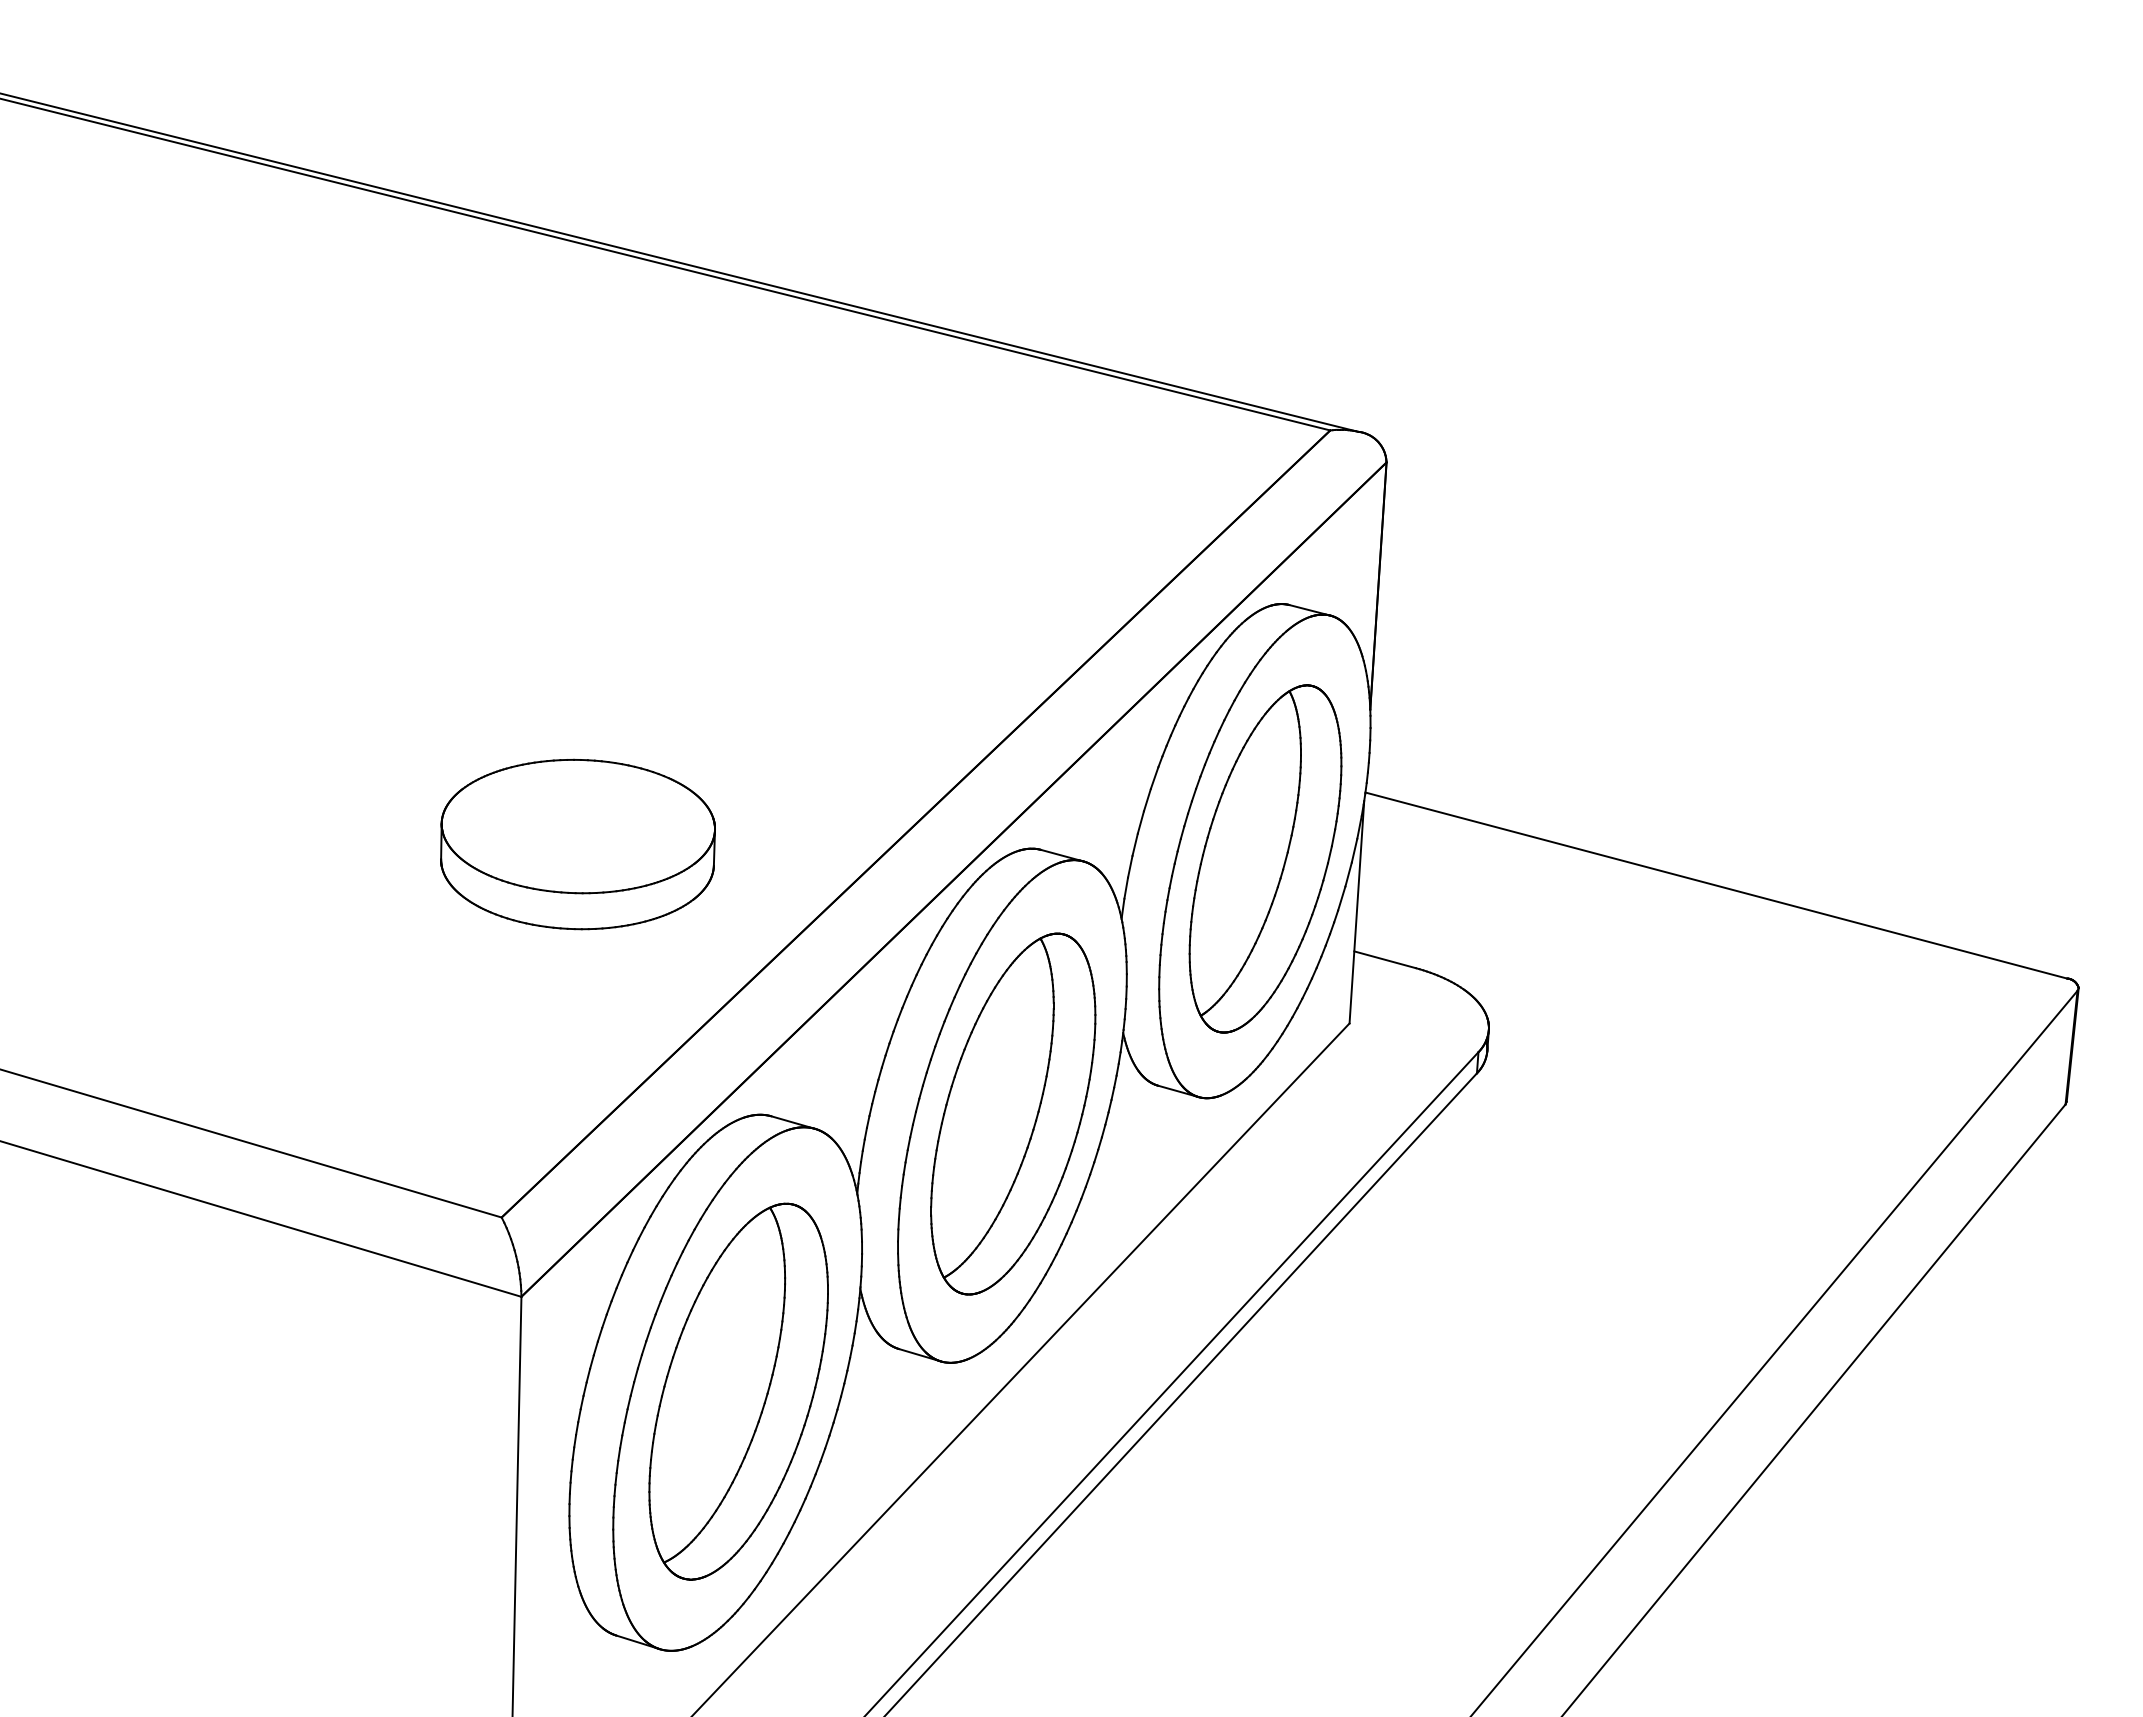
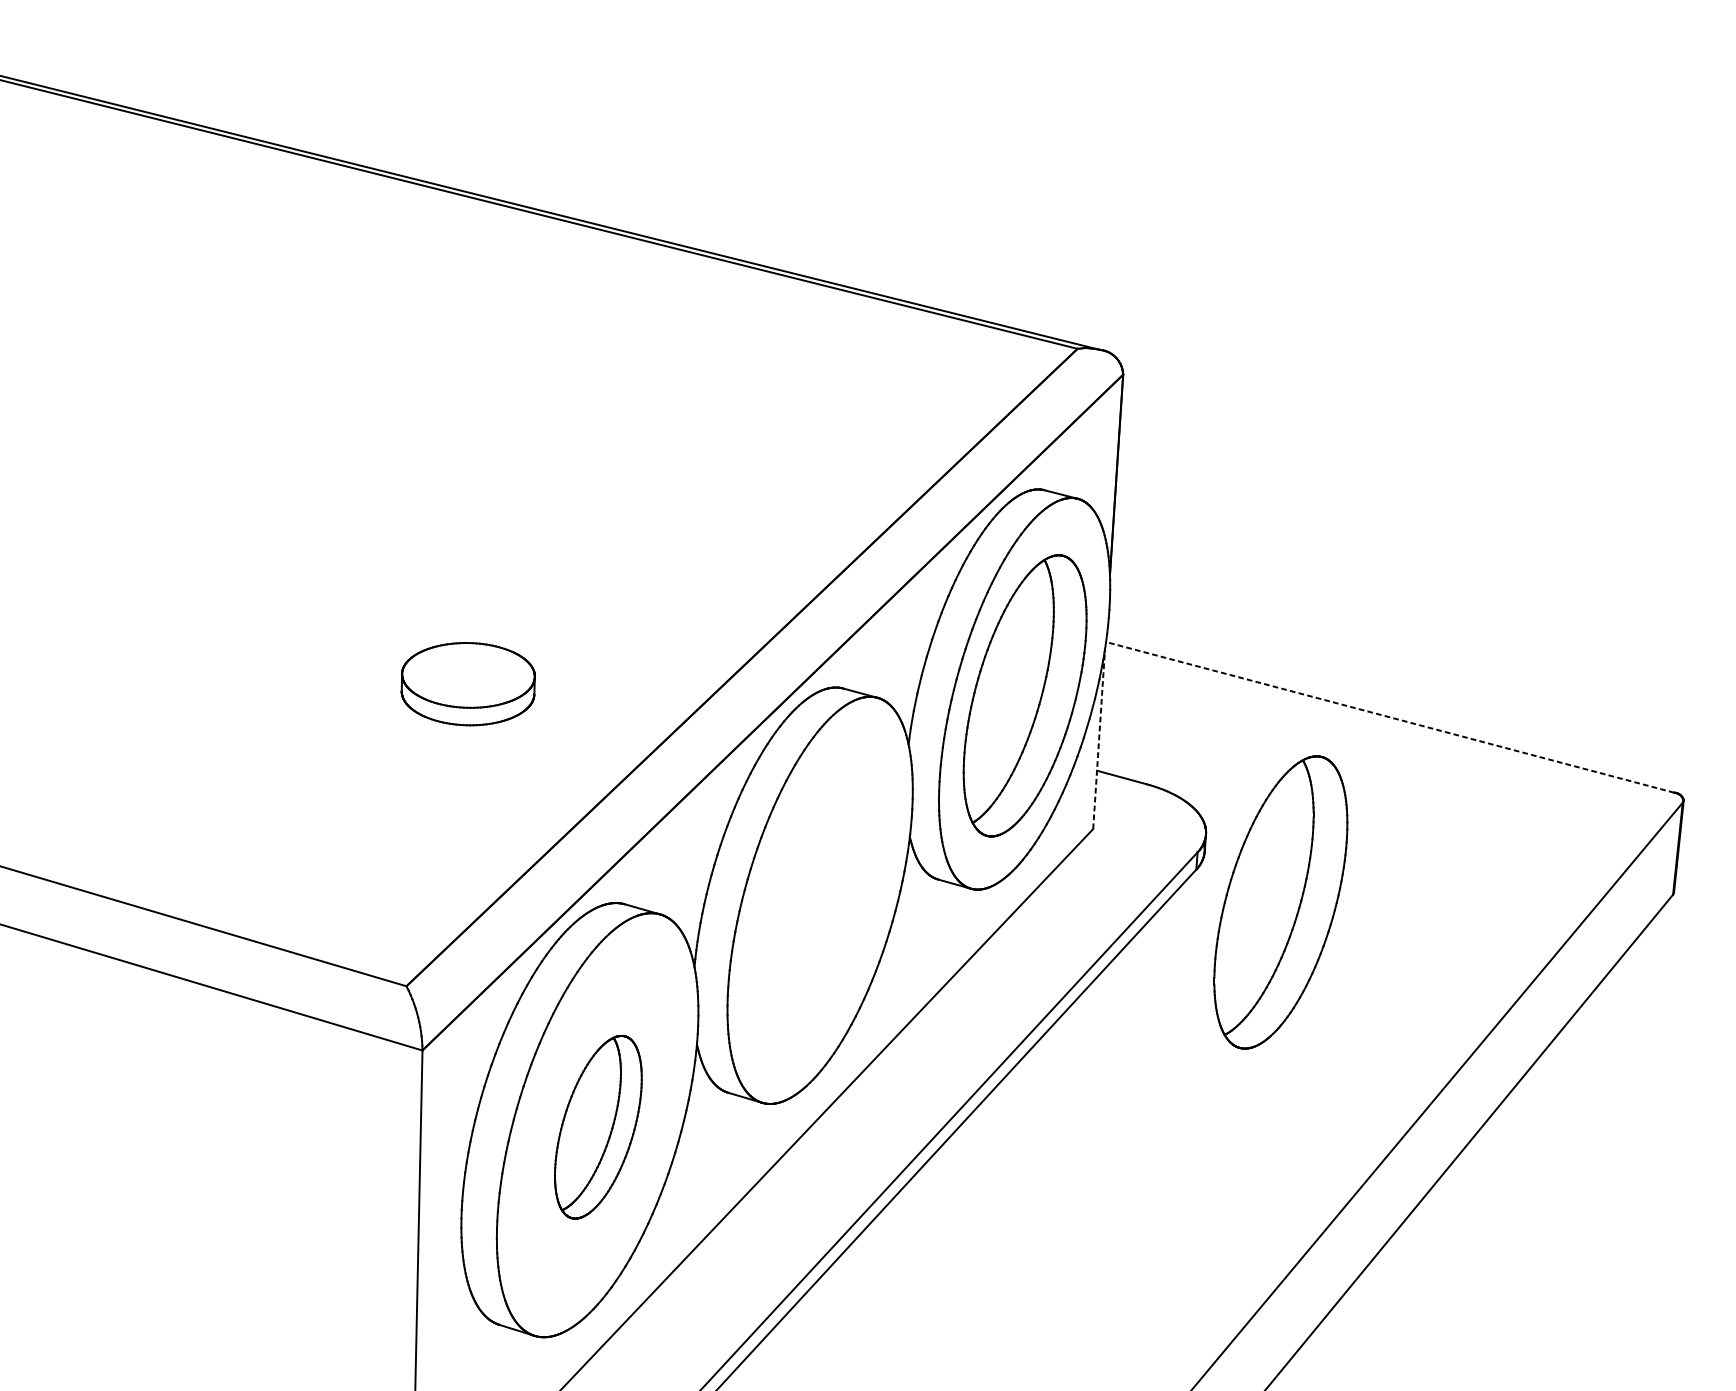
part: (577, 844) -> (467, 684), size x0.6
line: (1716, 885) -> (1390, 717), solid -> dashed
line: (1356, 911) -> (1098, 738), solid -> dashed
part: (1013, 1113) -> (1281, 902), moved
part: (738, 1391) -> (598, 1127), size x0.6

